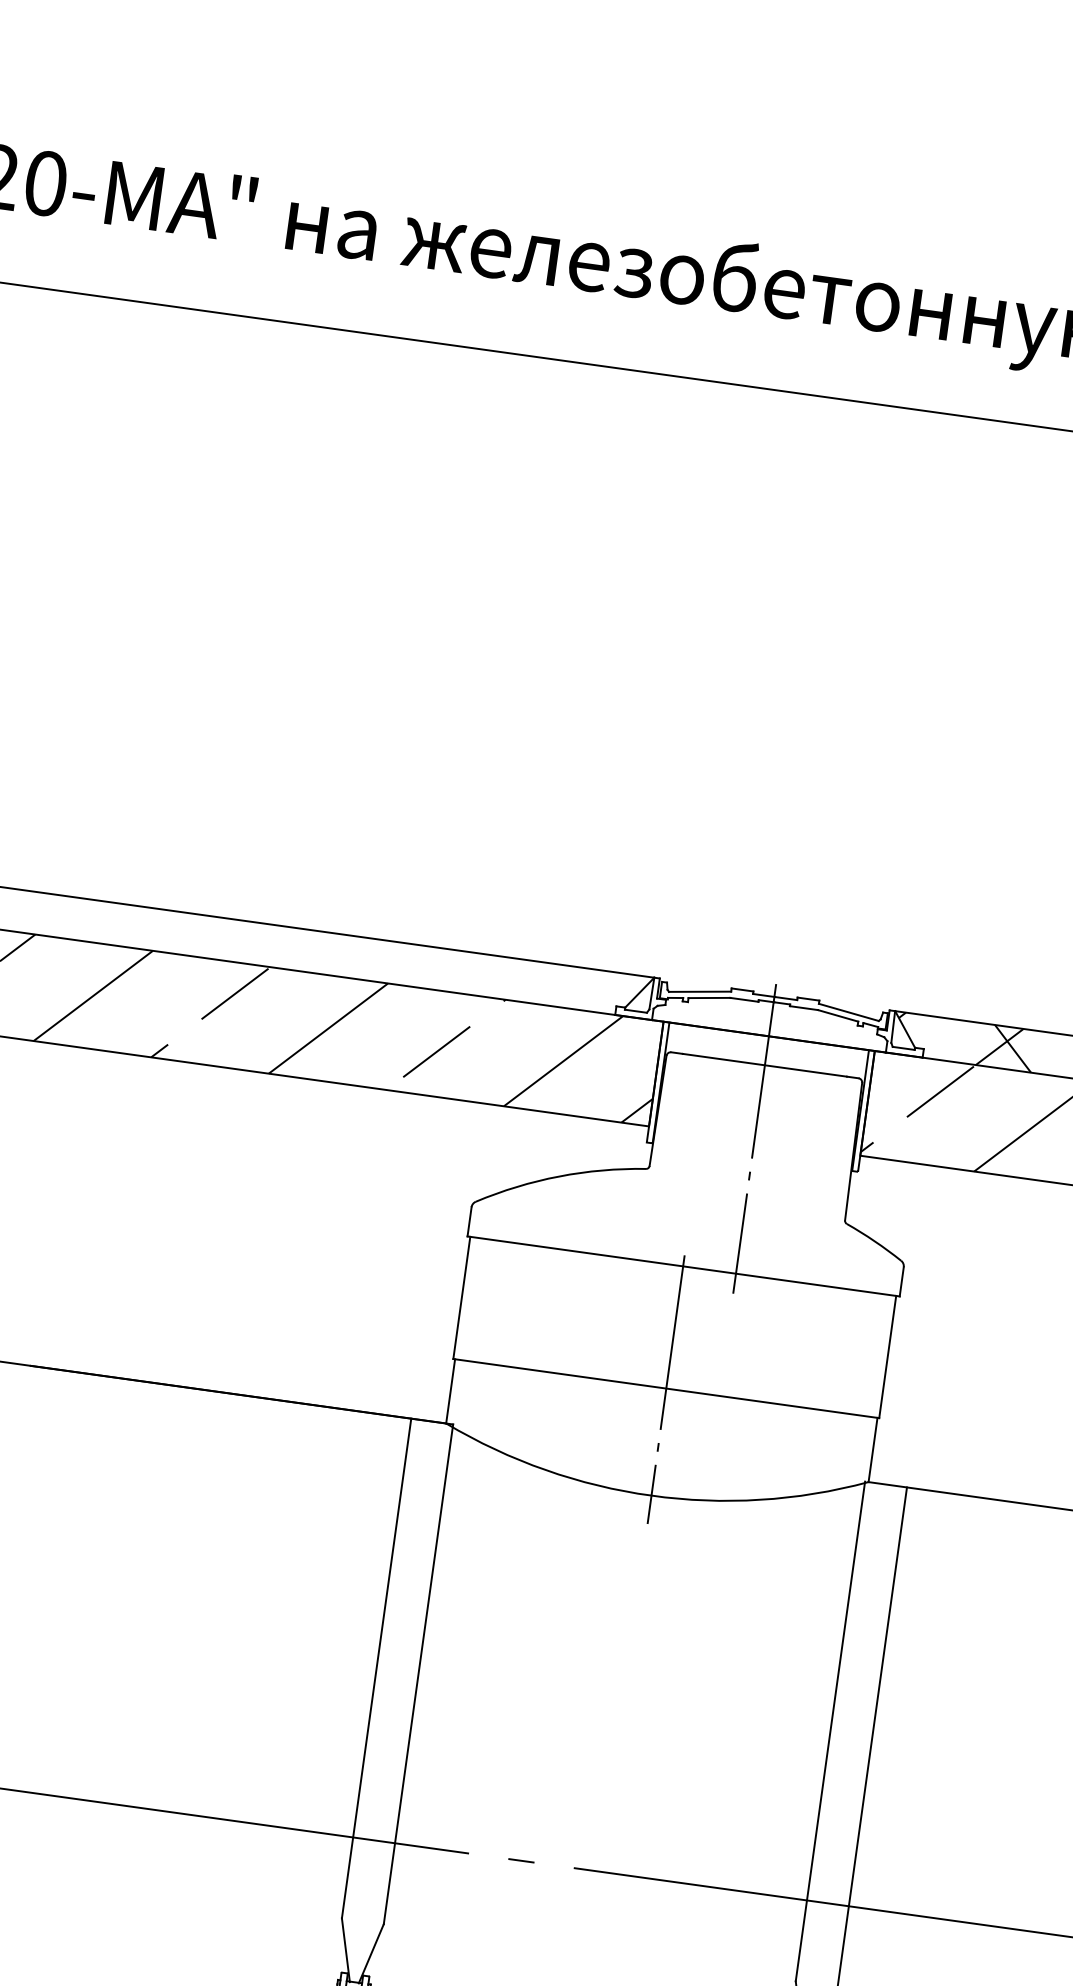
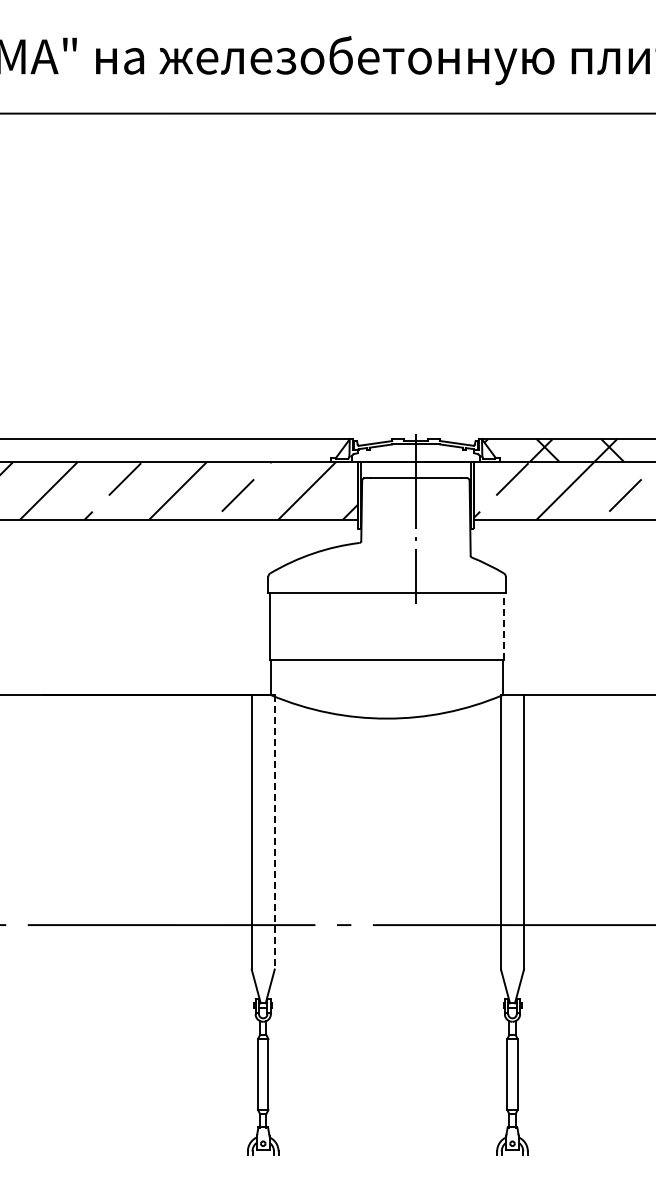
line: (886, 1357) -> (503, 626), solid -> dashed
line: (665, 1389) -> (386, 660), removed
line: (418, 1674) -> (274, 832), solid -> dashed

